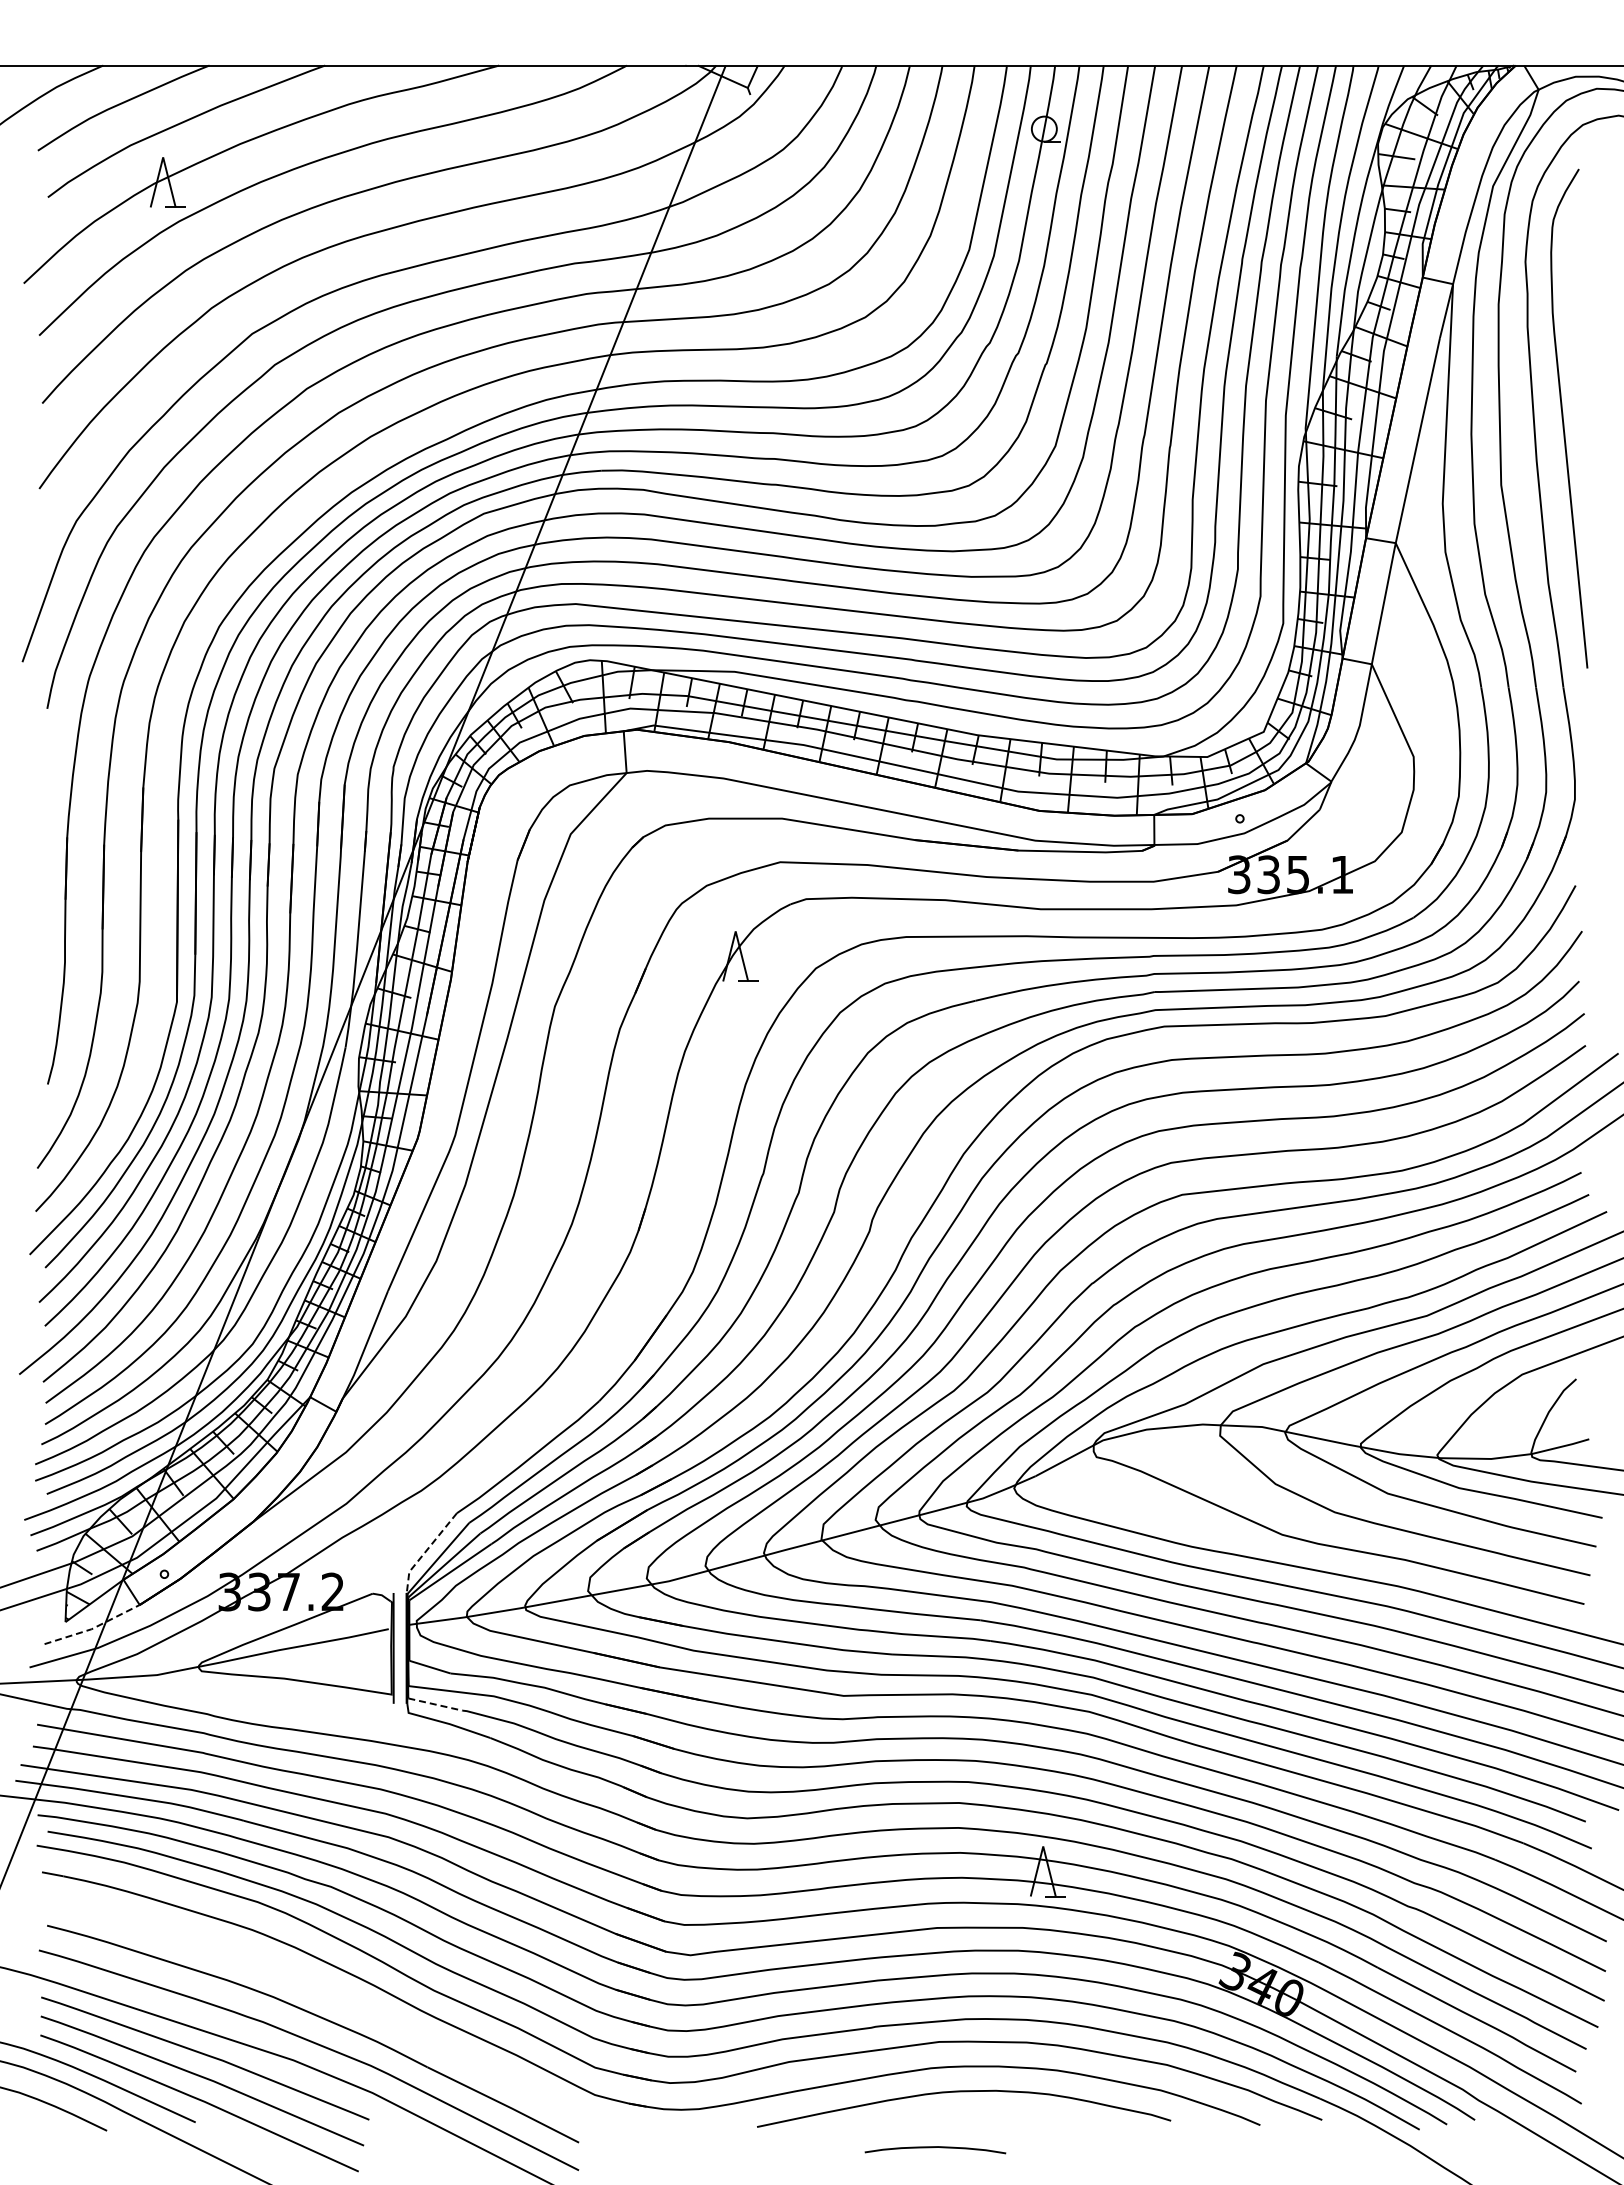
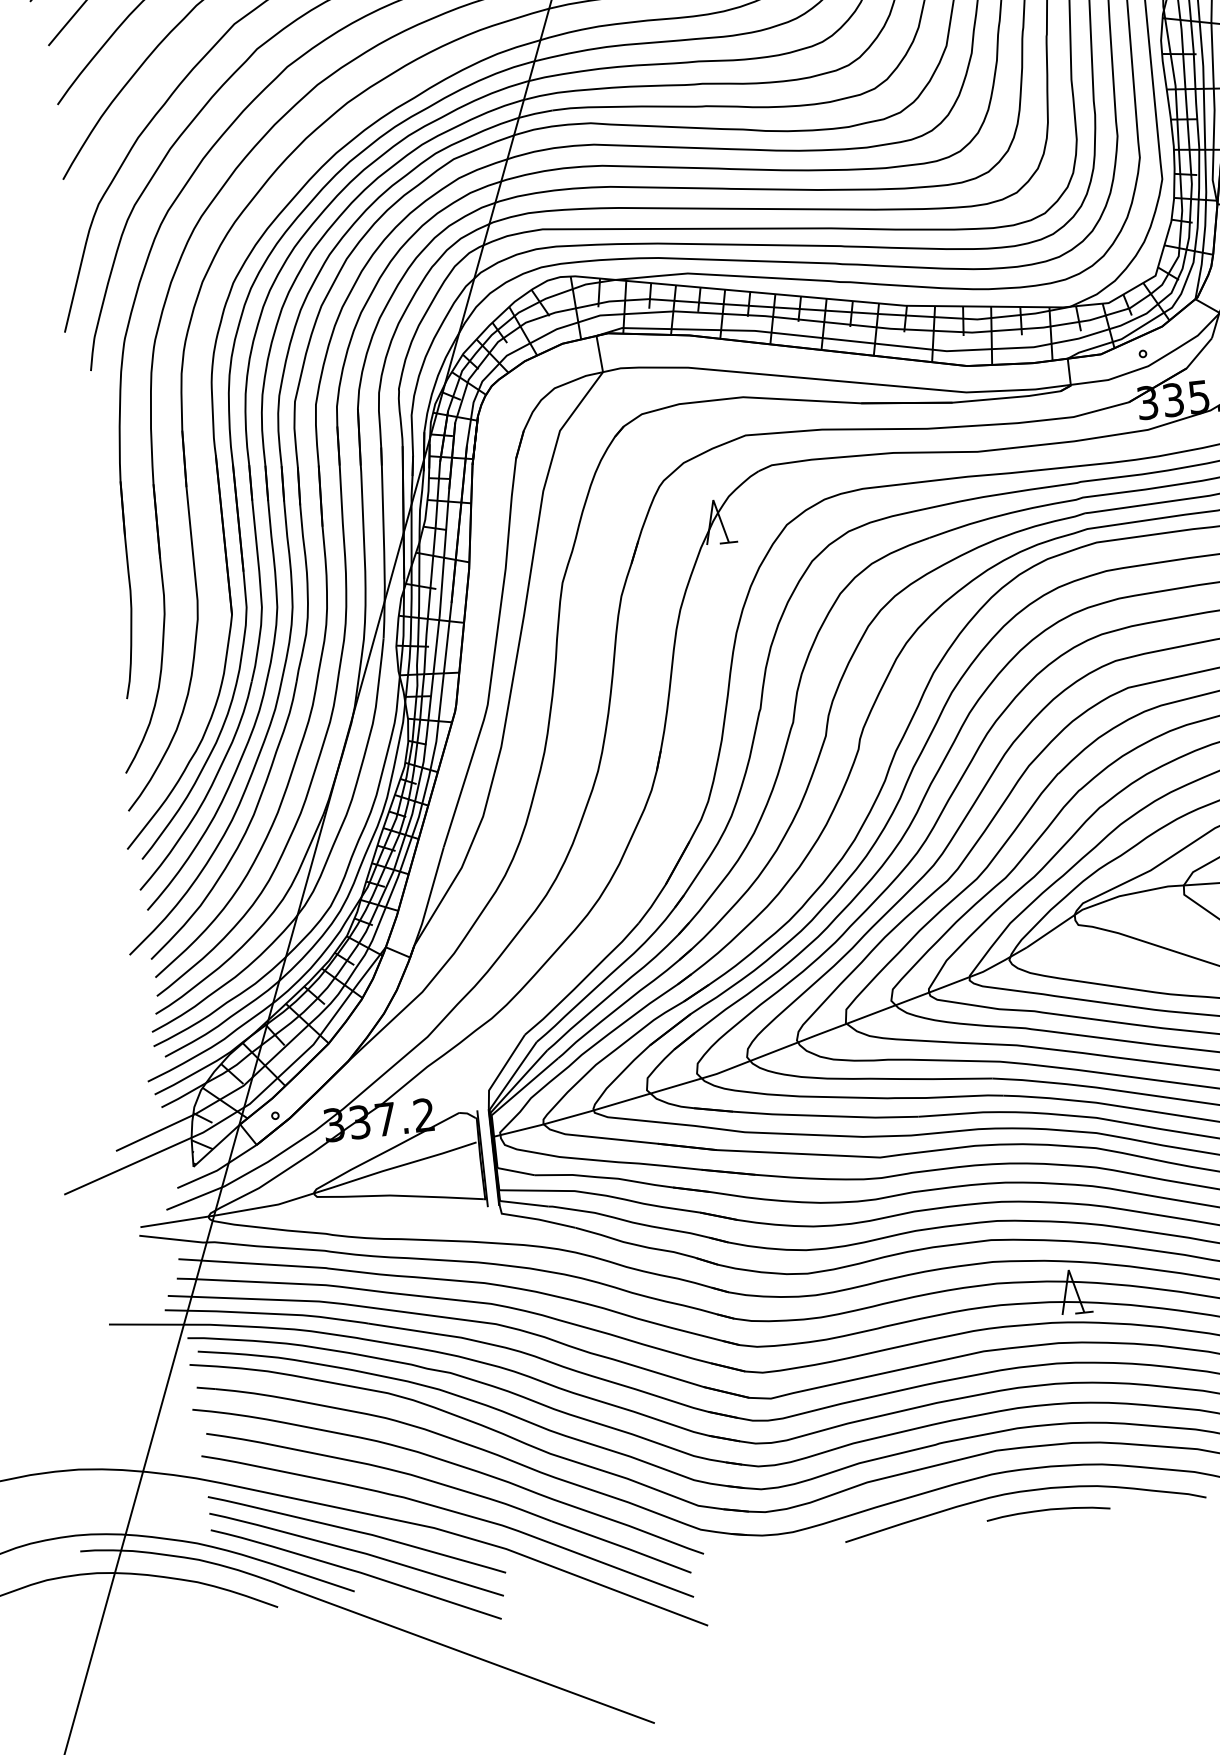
line: (425, 1551) -> (501, 1071), dashed -> solid
line: (93, 1628) -> (218, 1169), dashed -> solid
line: (435, 1704) -> (524, 1203), dashed -> solid
curve: (321, 1990) -> (452, 1464), added
curve: (935, 2147) -> (1048, 1510), moved

